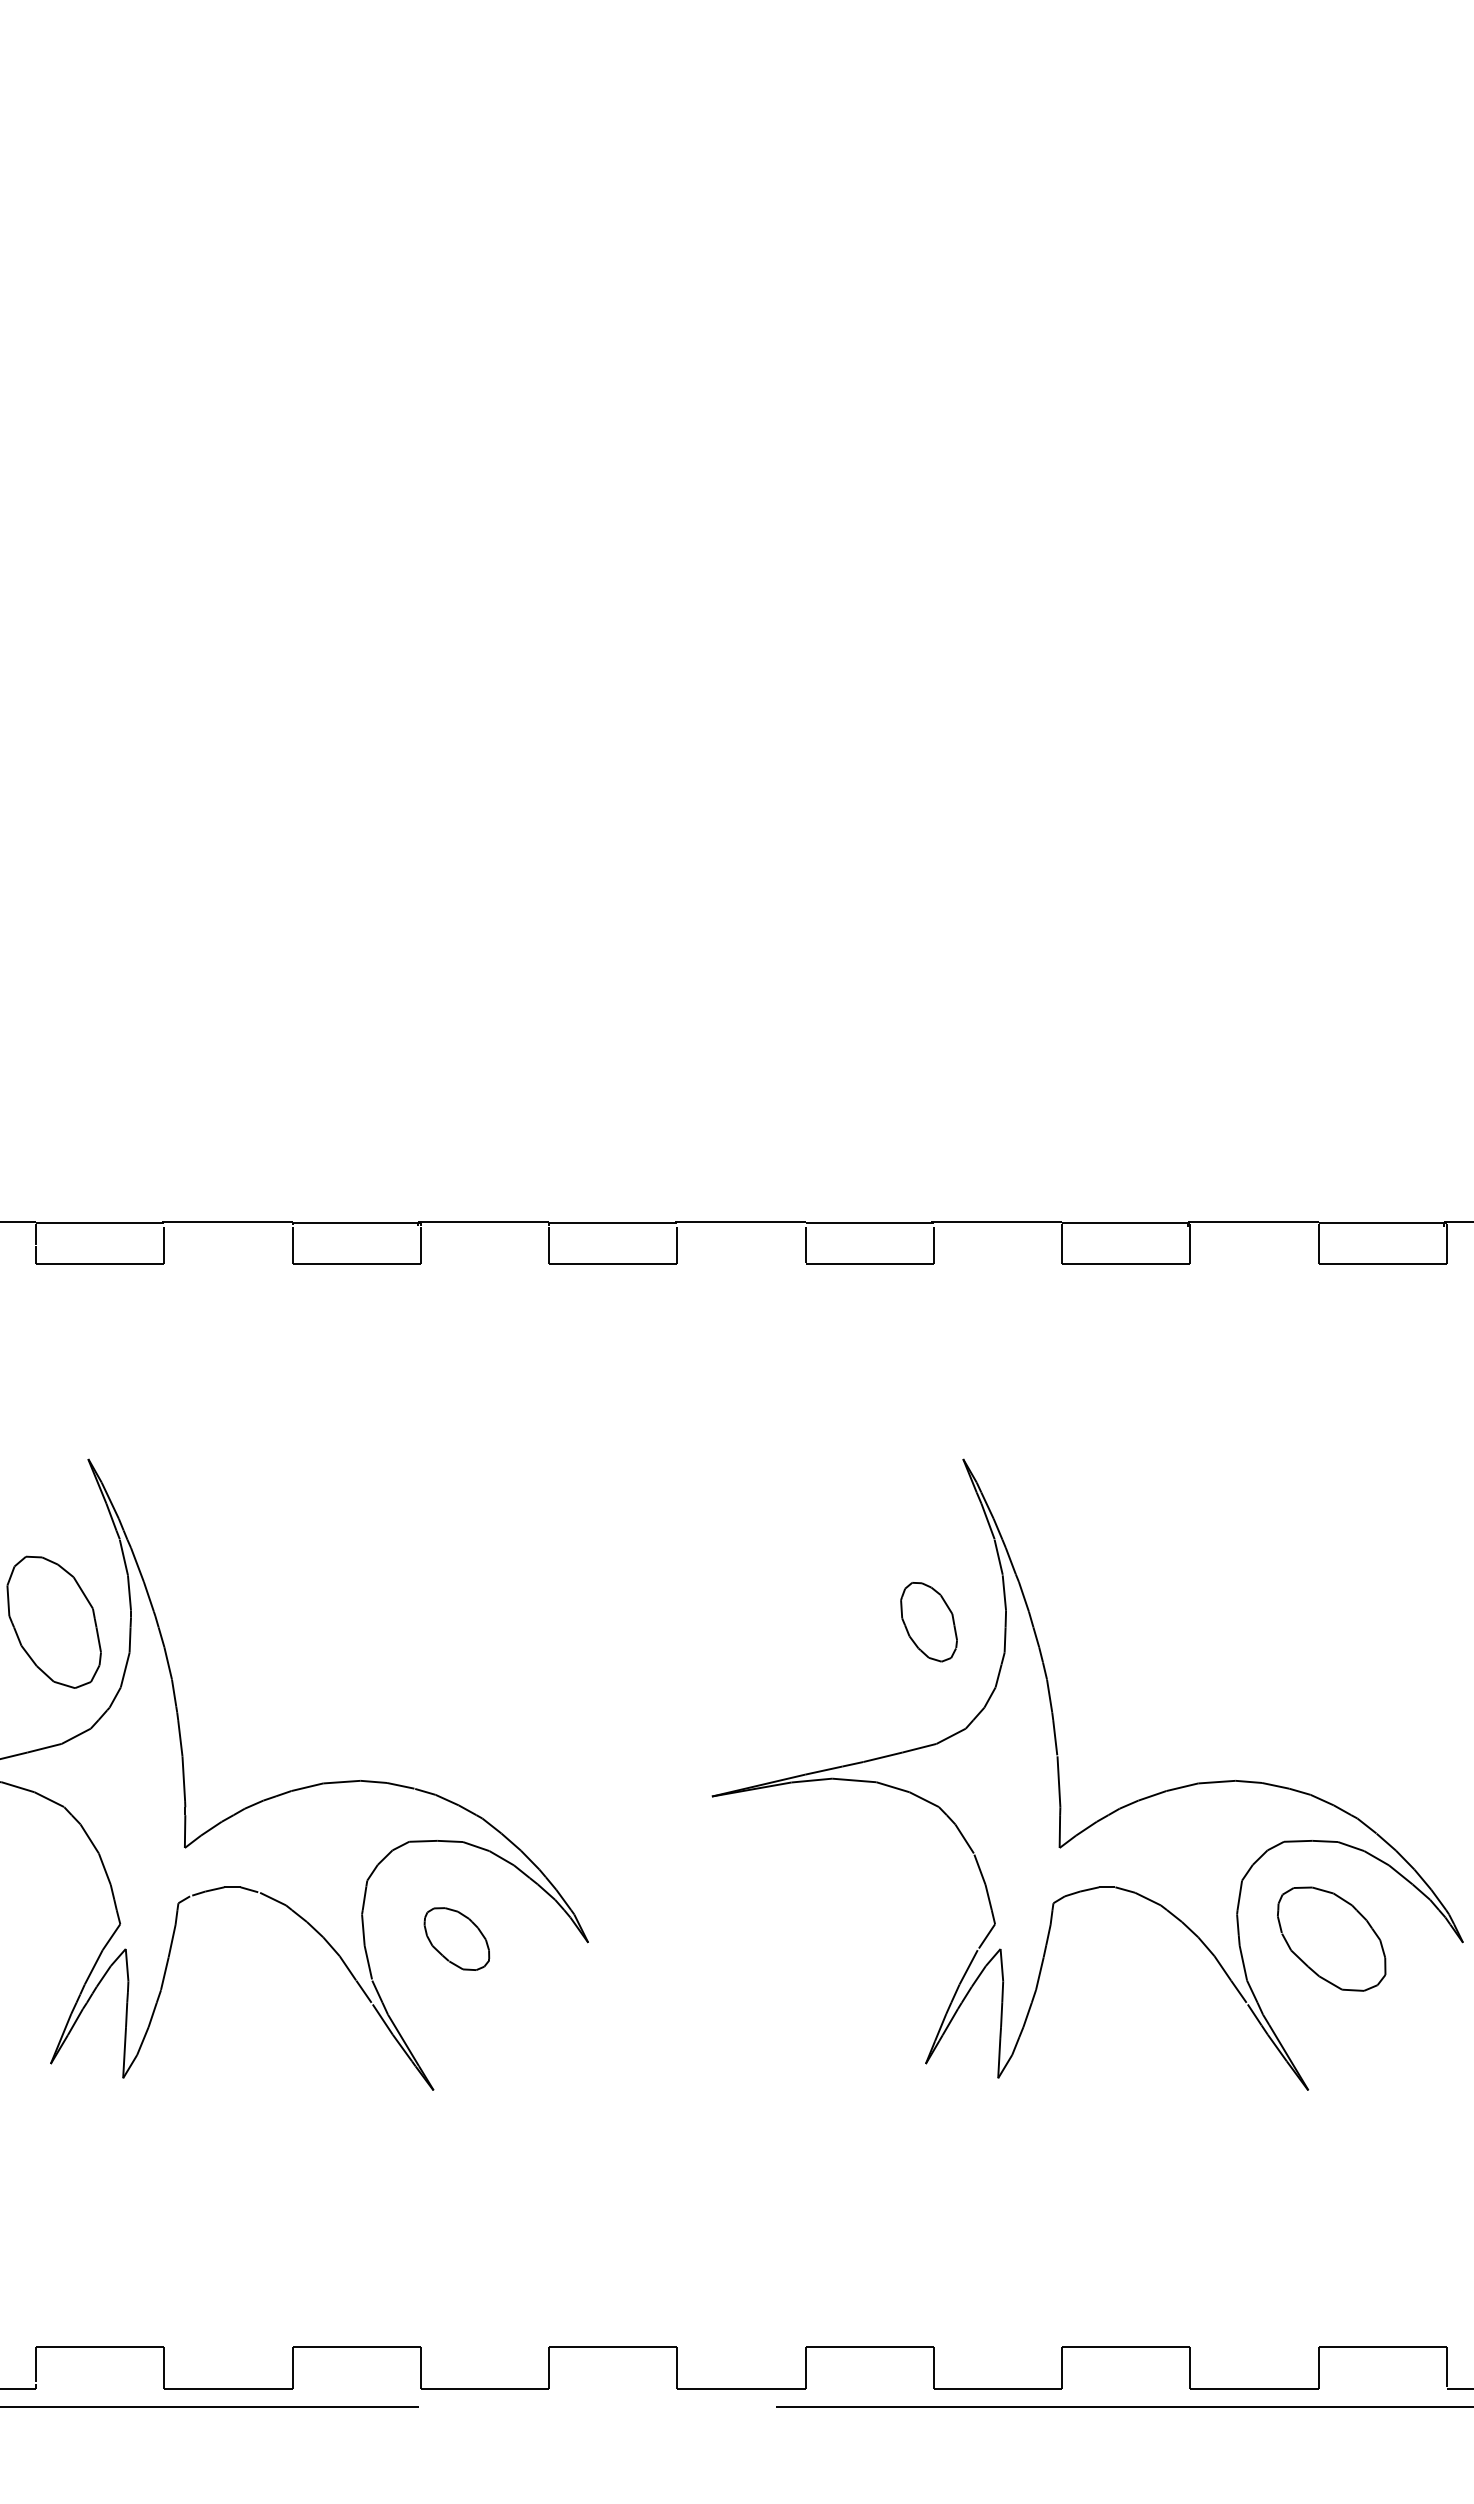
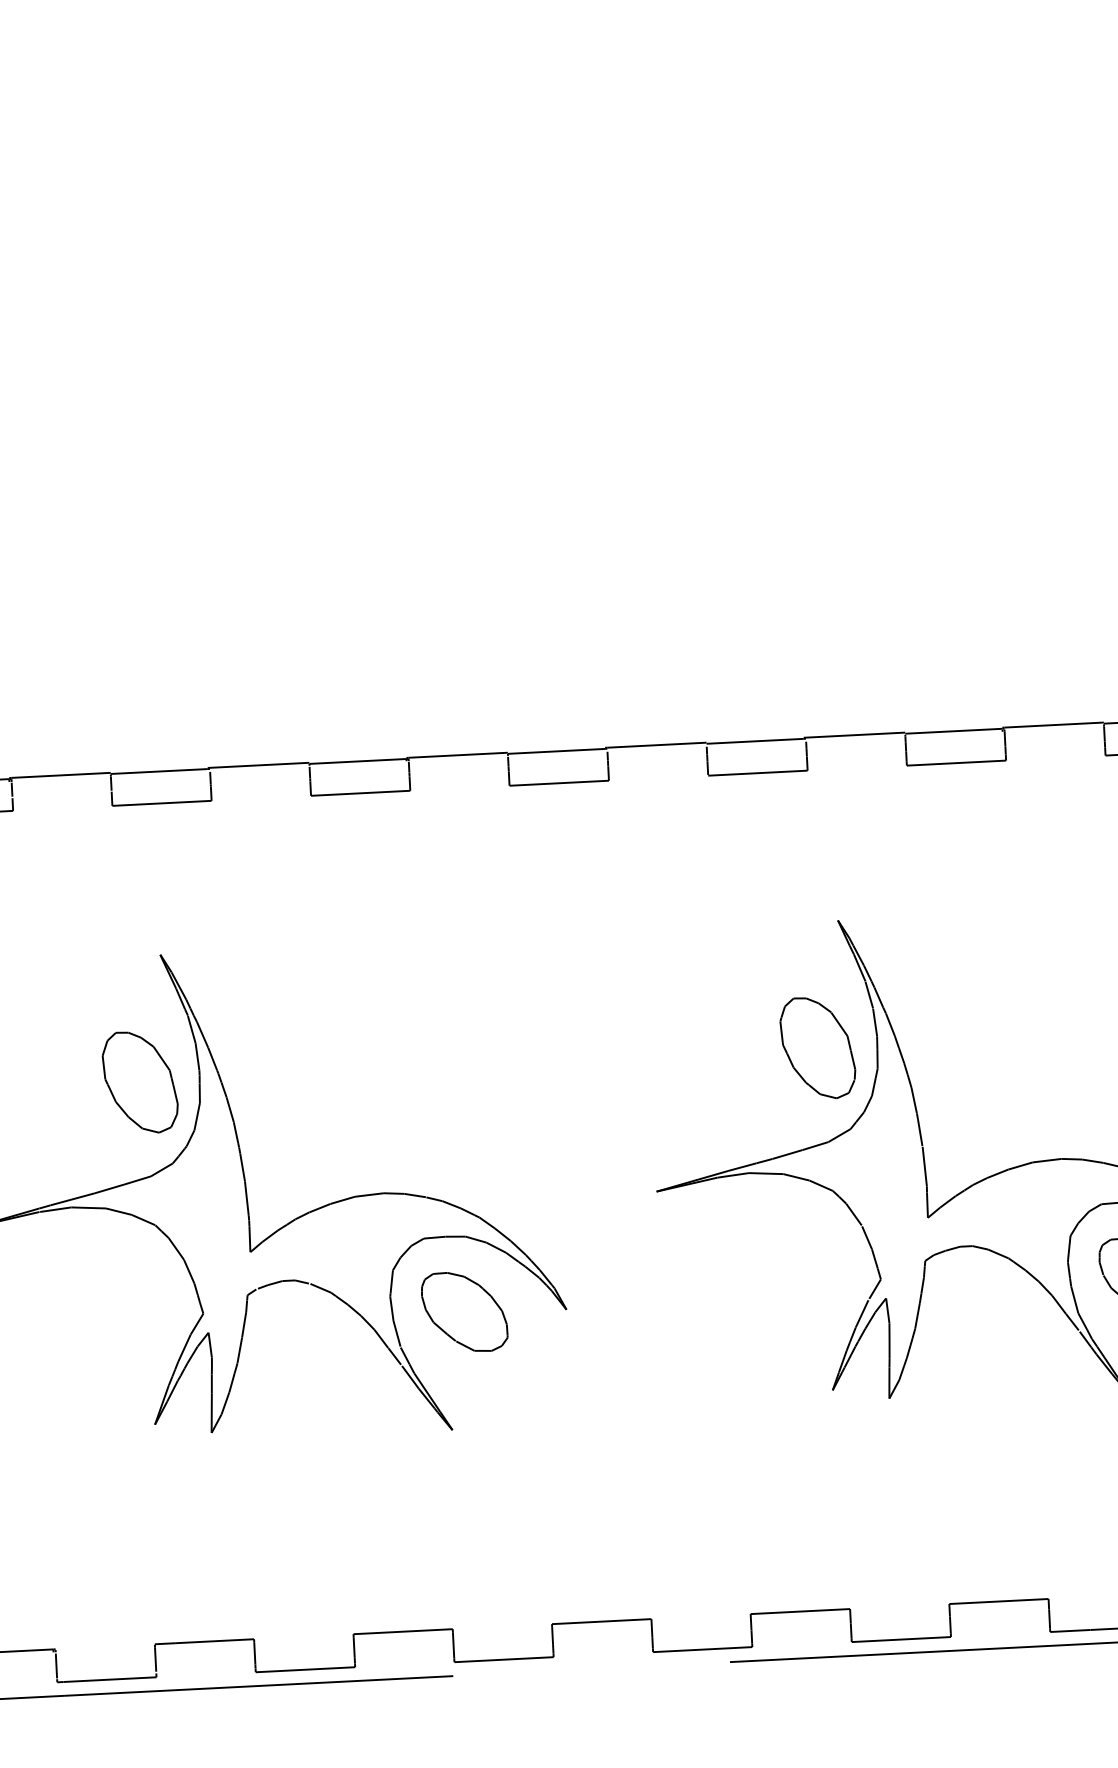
part: (928, 1621) -> (817, 1047), size x1.67
part: (456, 1938) -> (464, 1311), size x1.67

